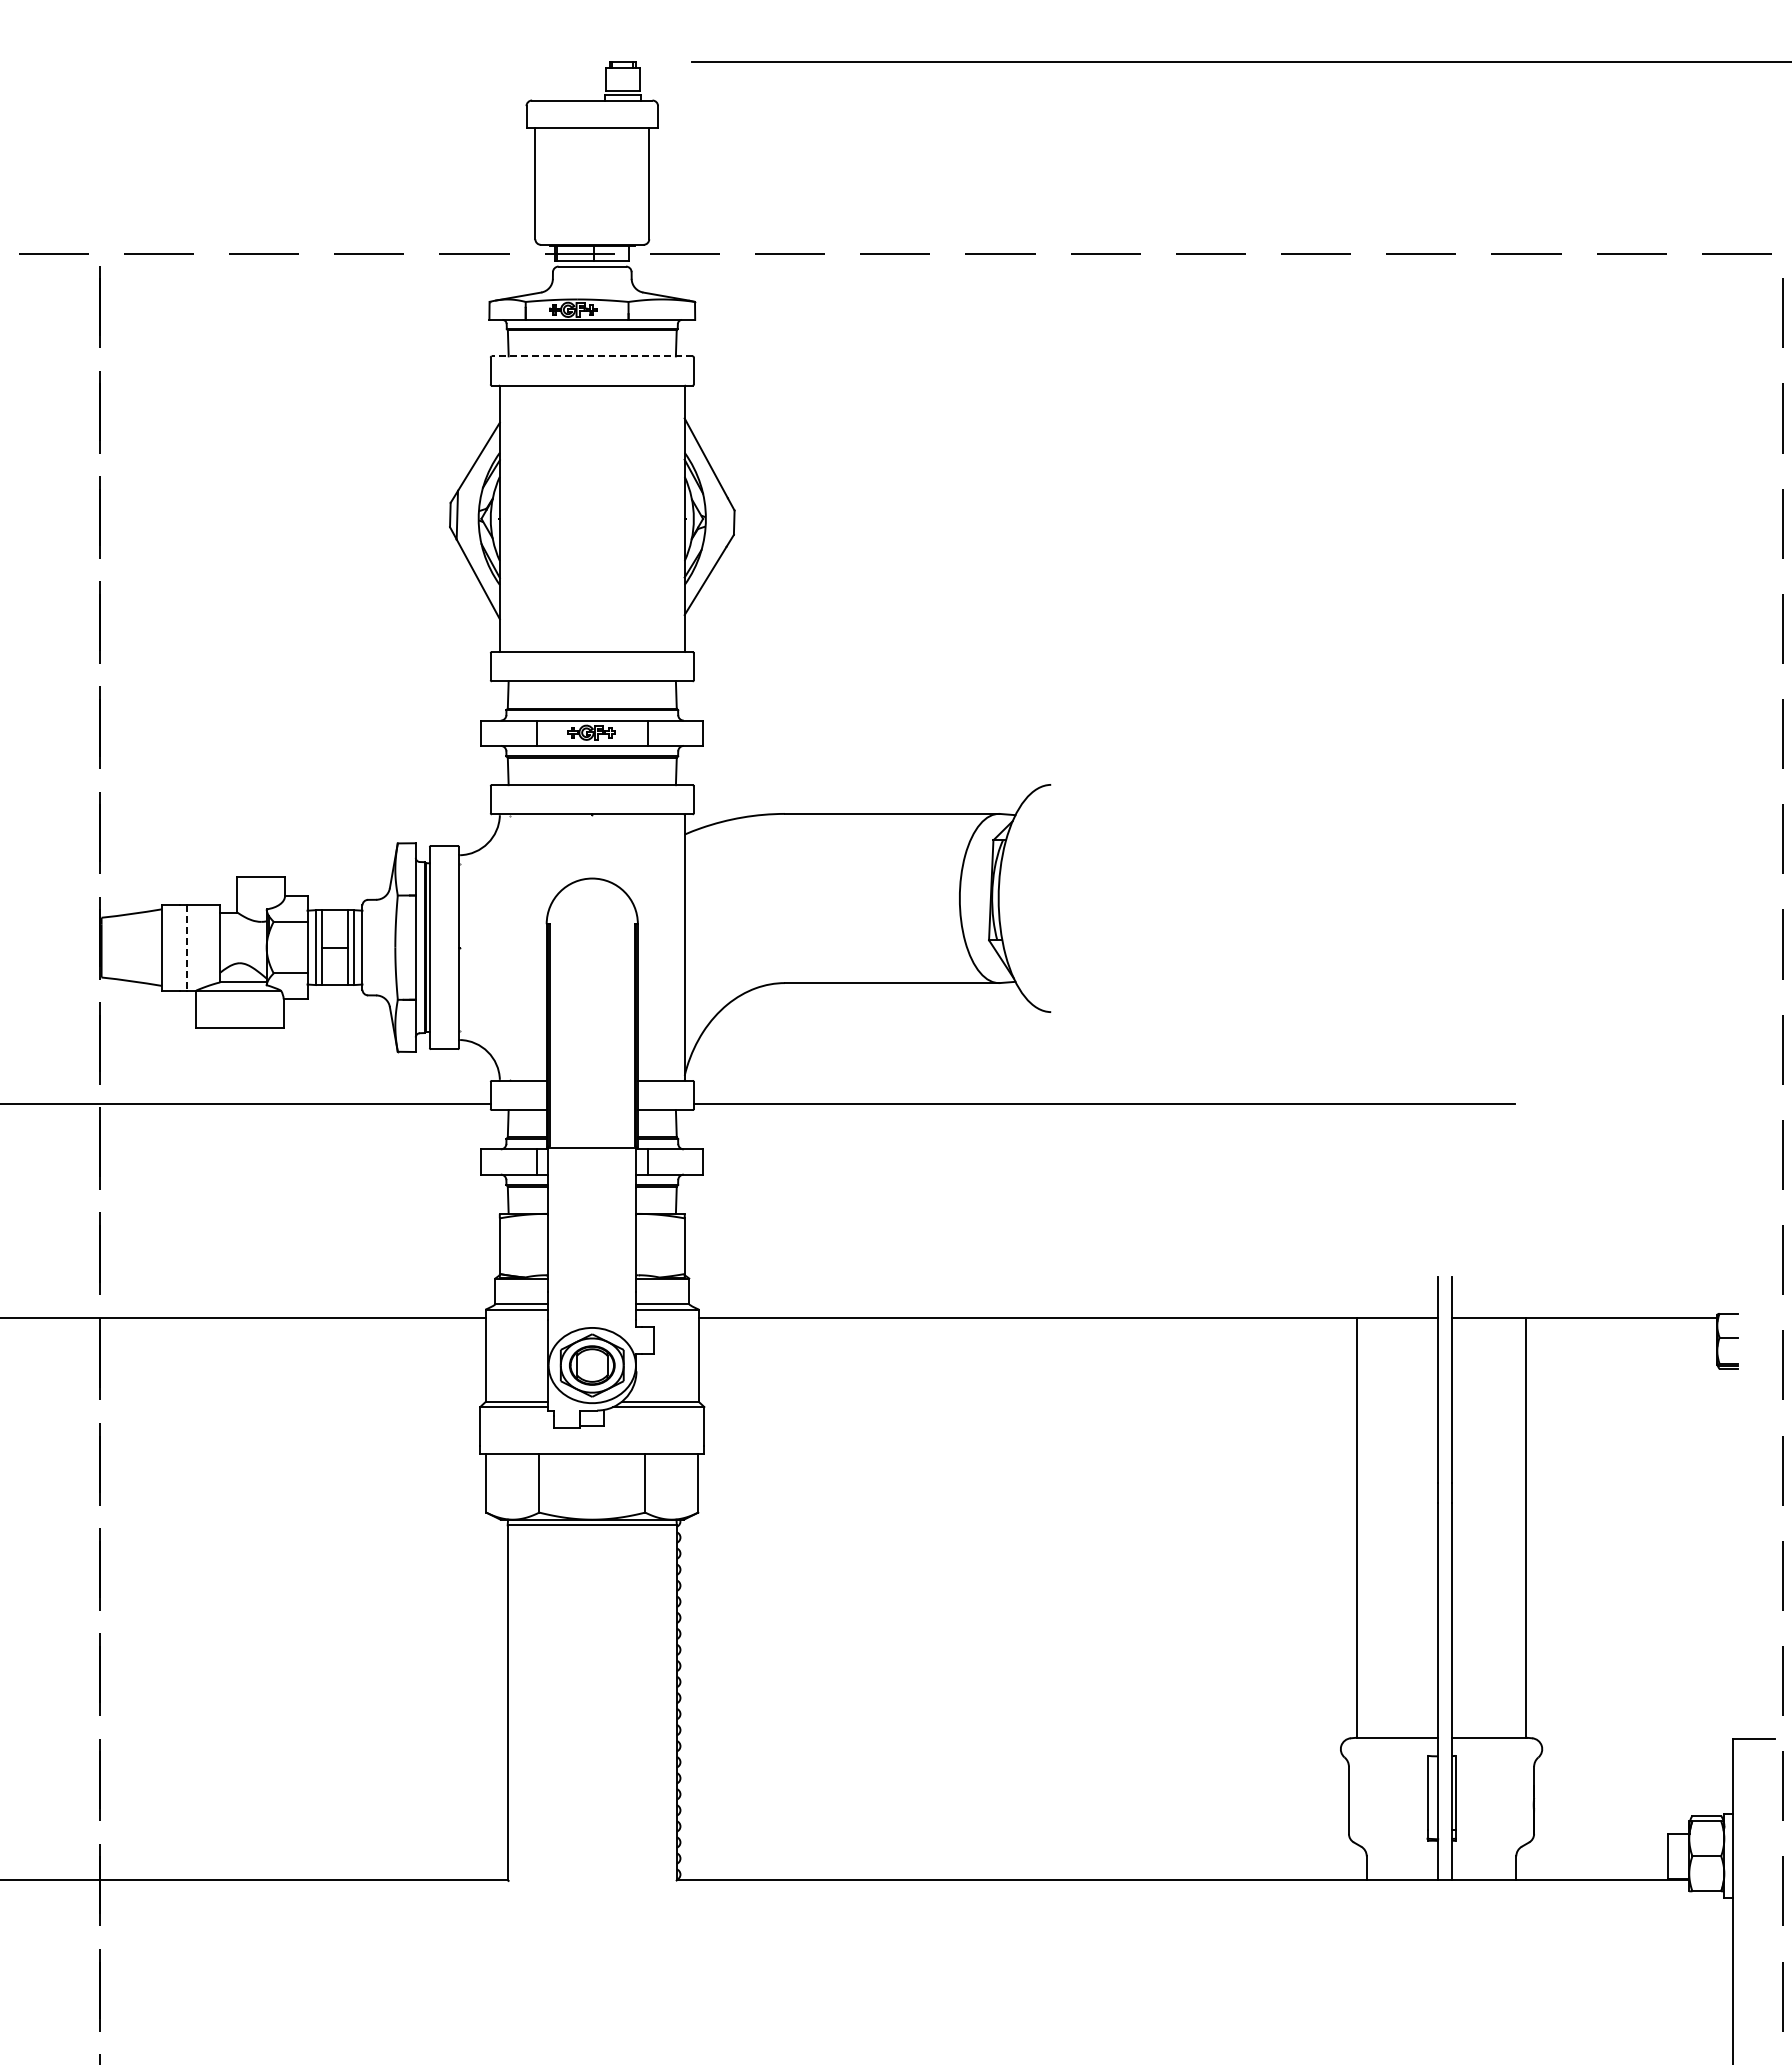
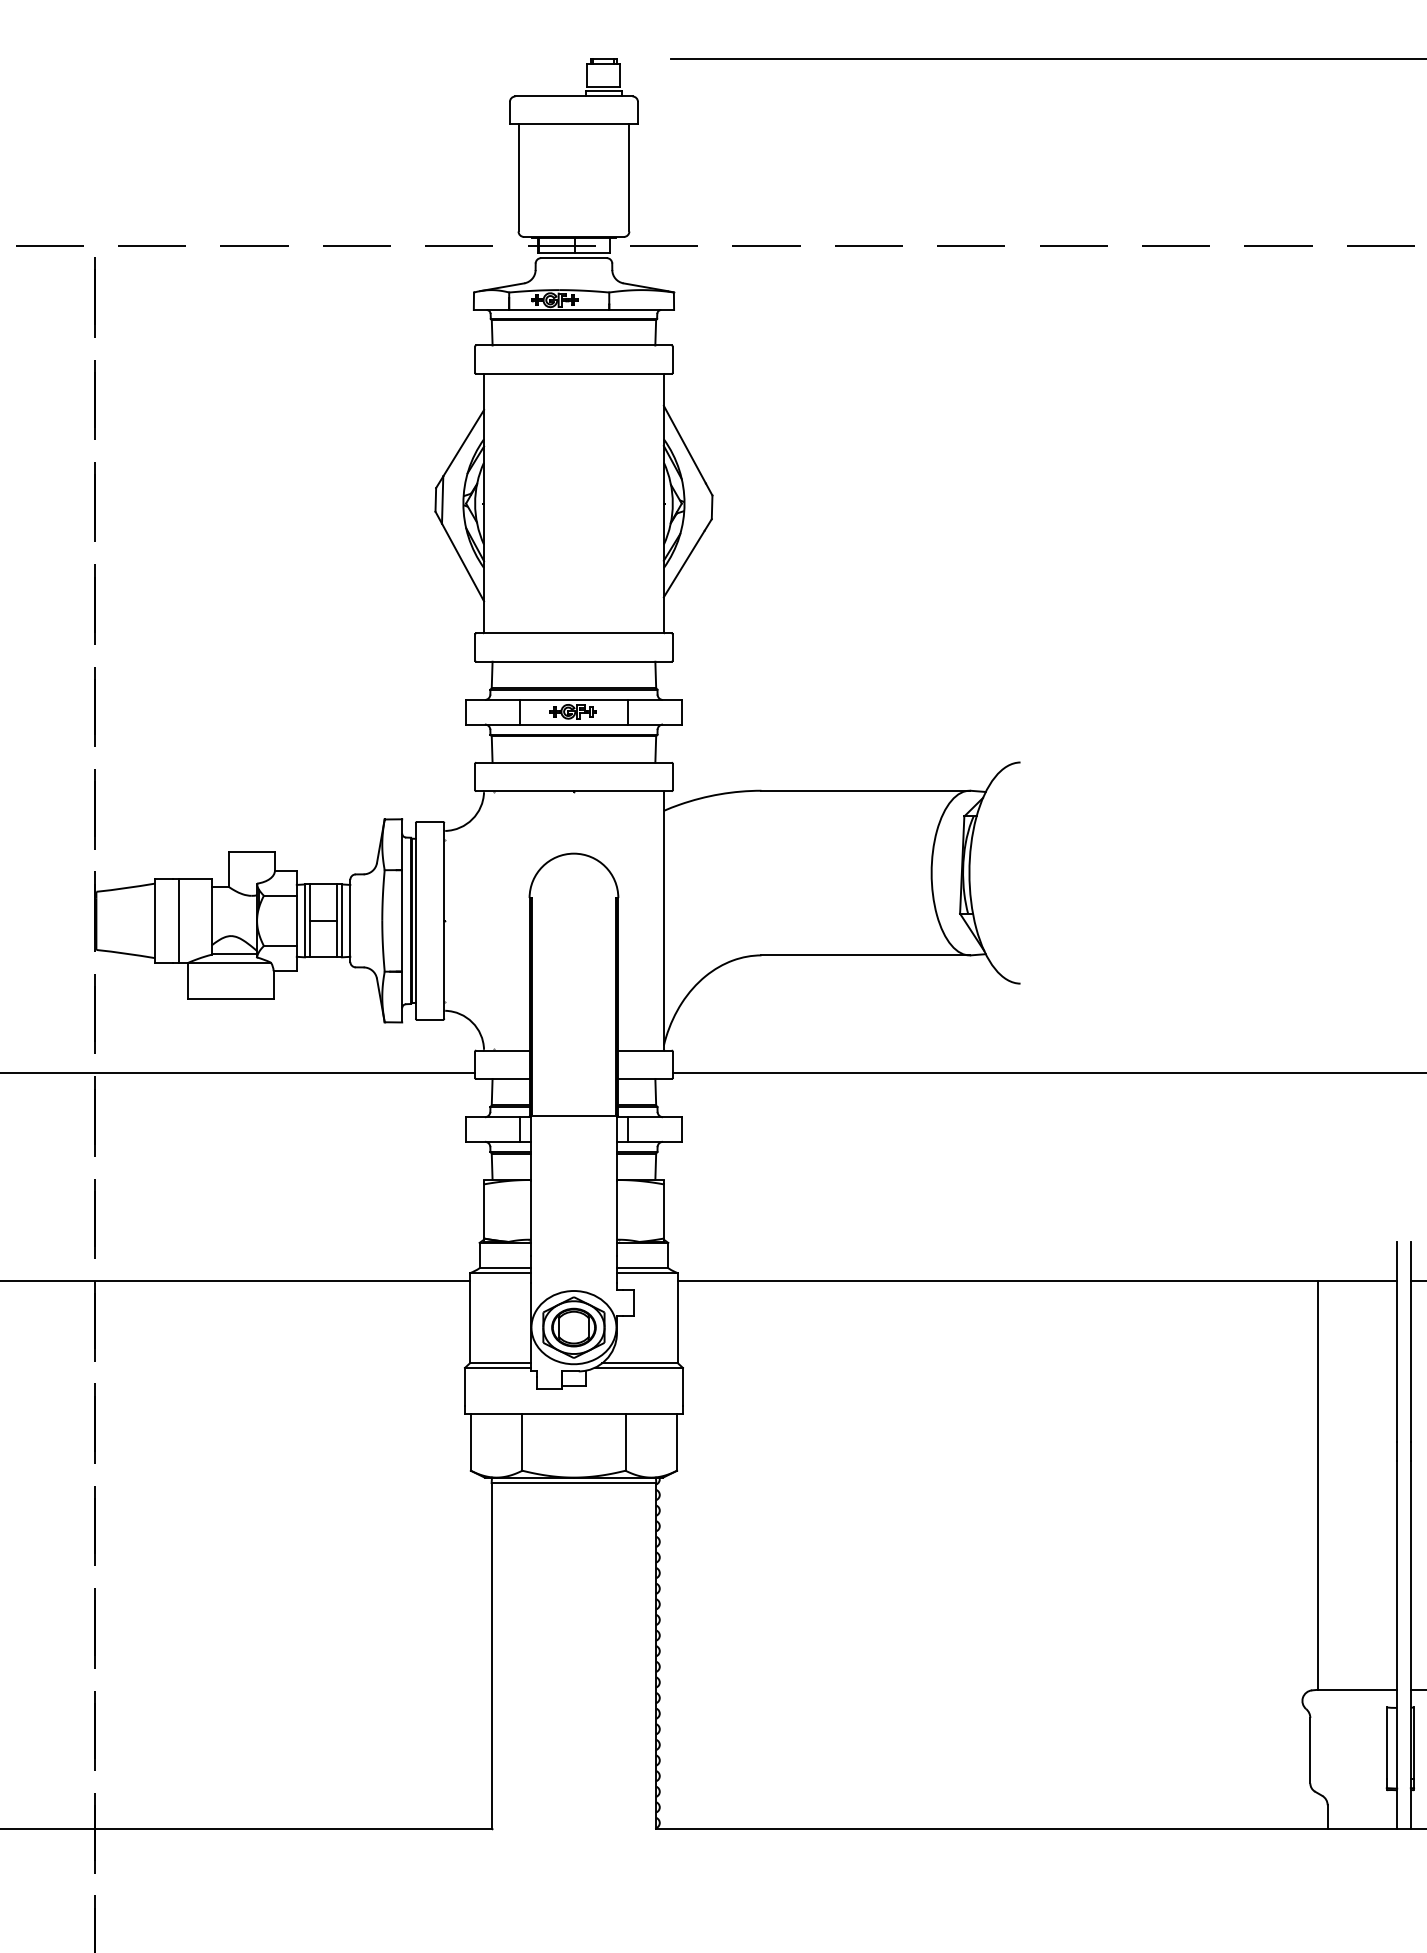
line: (591, 356) -> (573, 345), dashed -> solid
line: (186, 948) -> (179, 921), dashed -> solid

